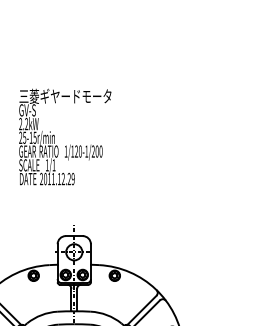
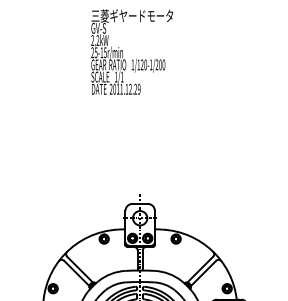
text: (64, 136) -> (131, 51), moved

